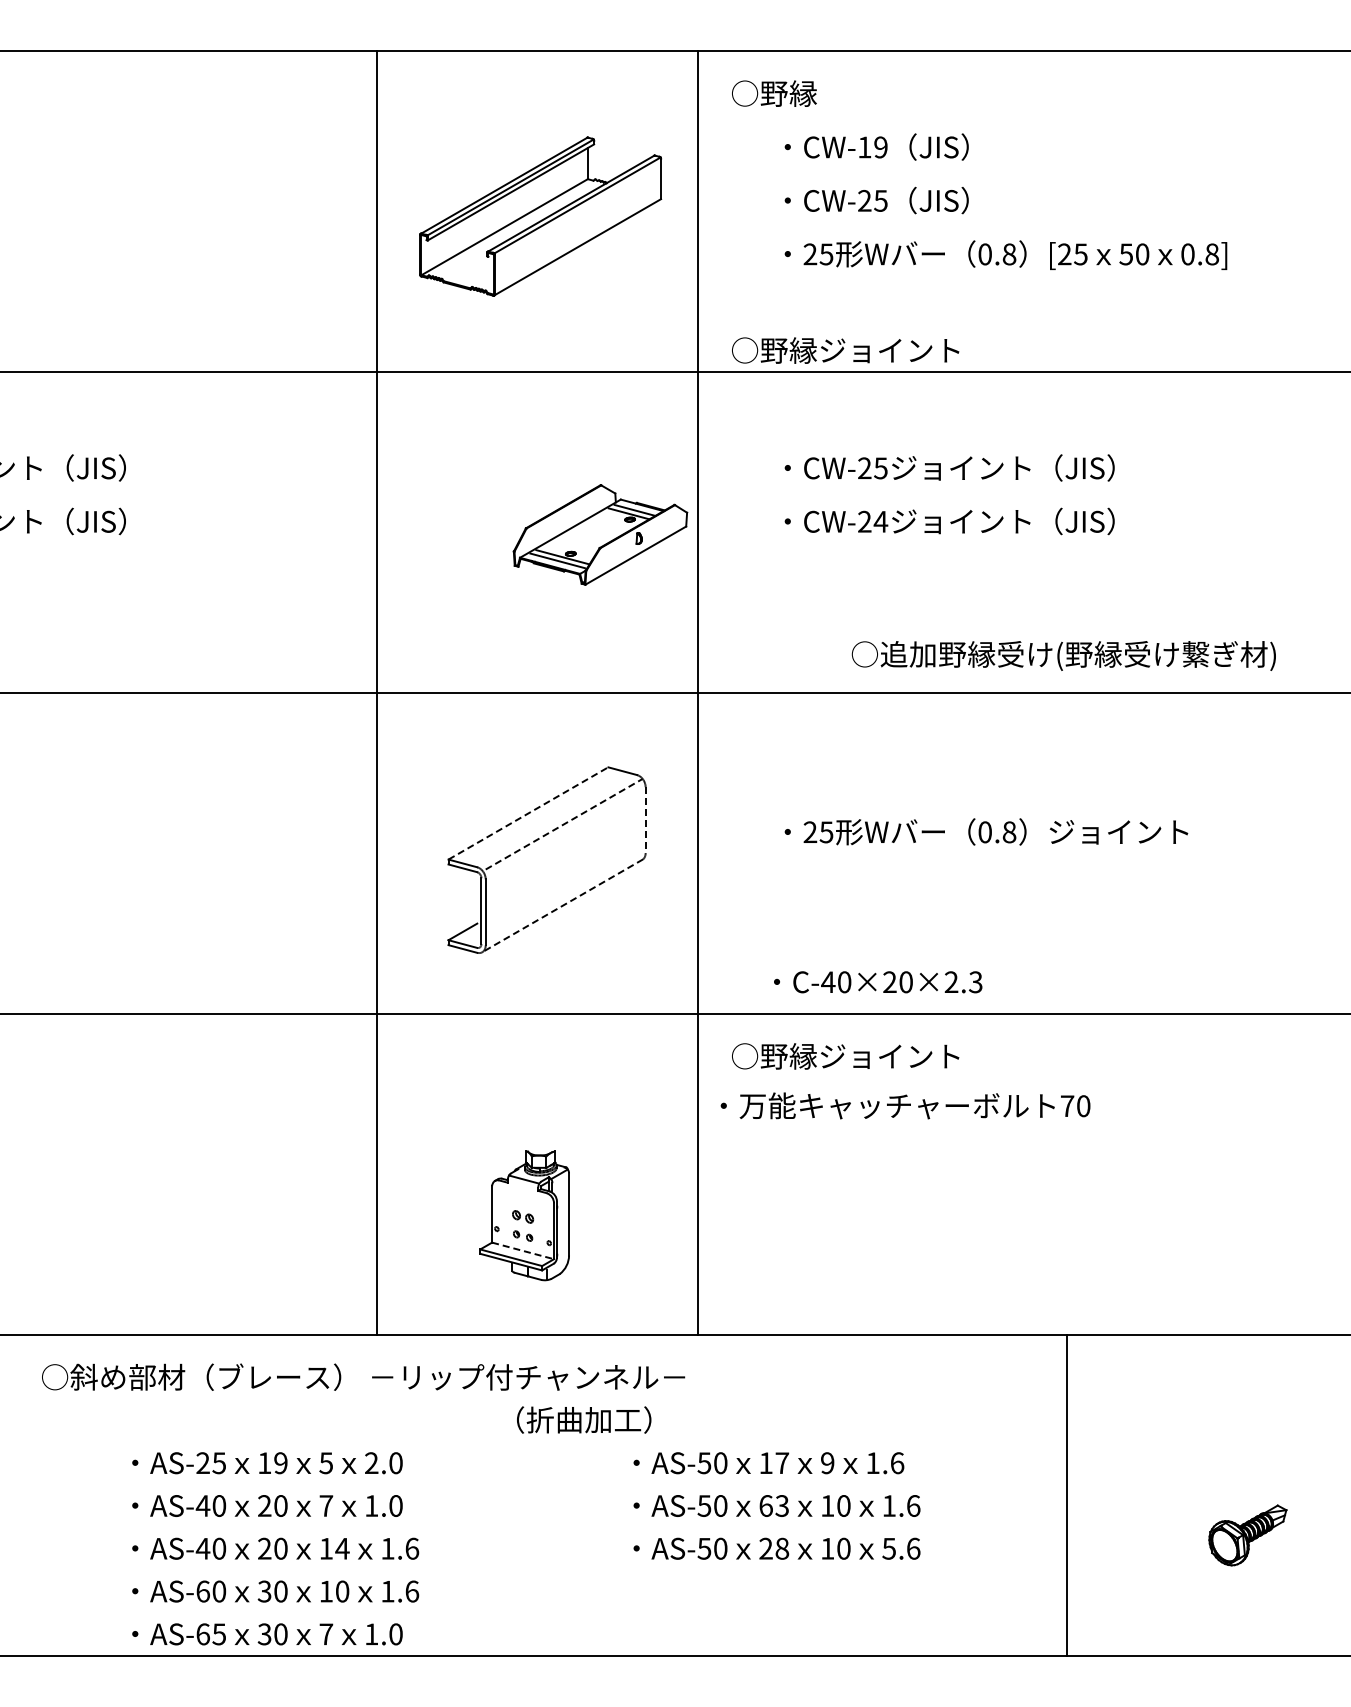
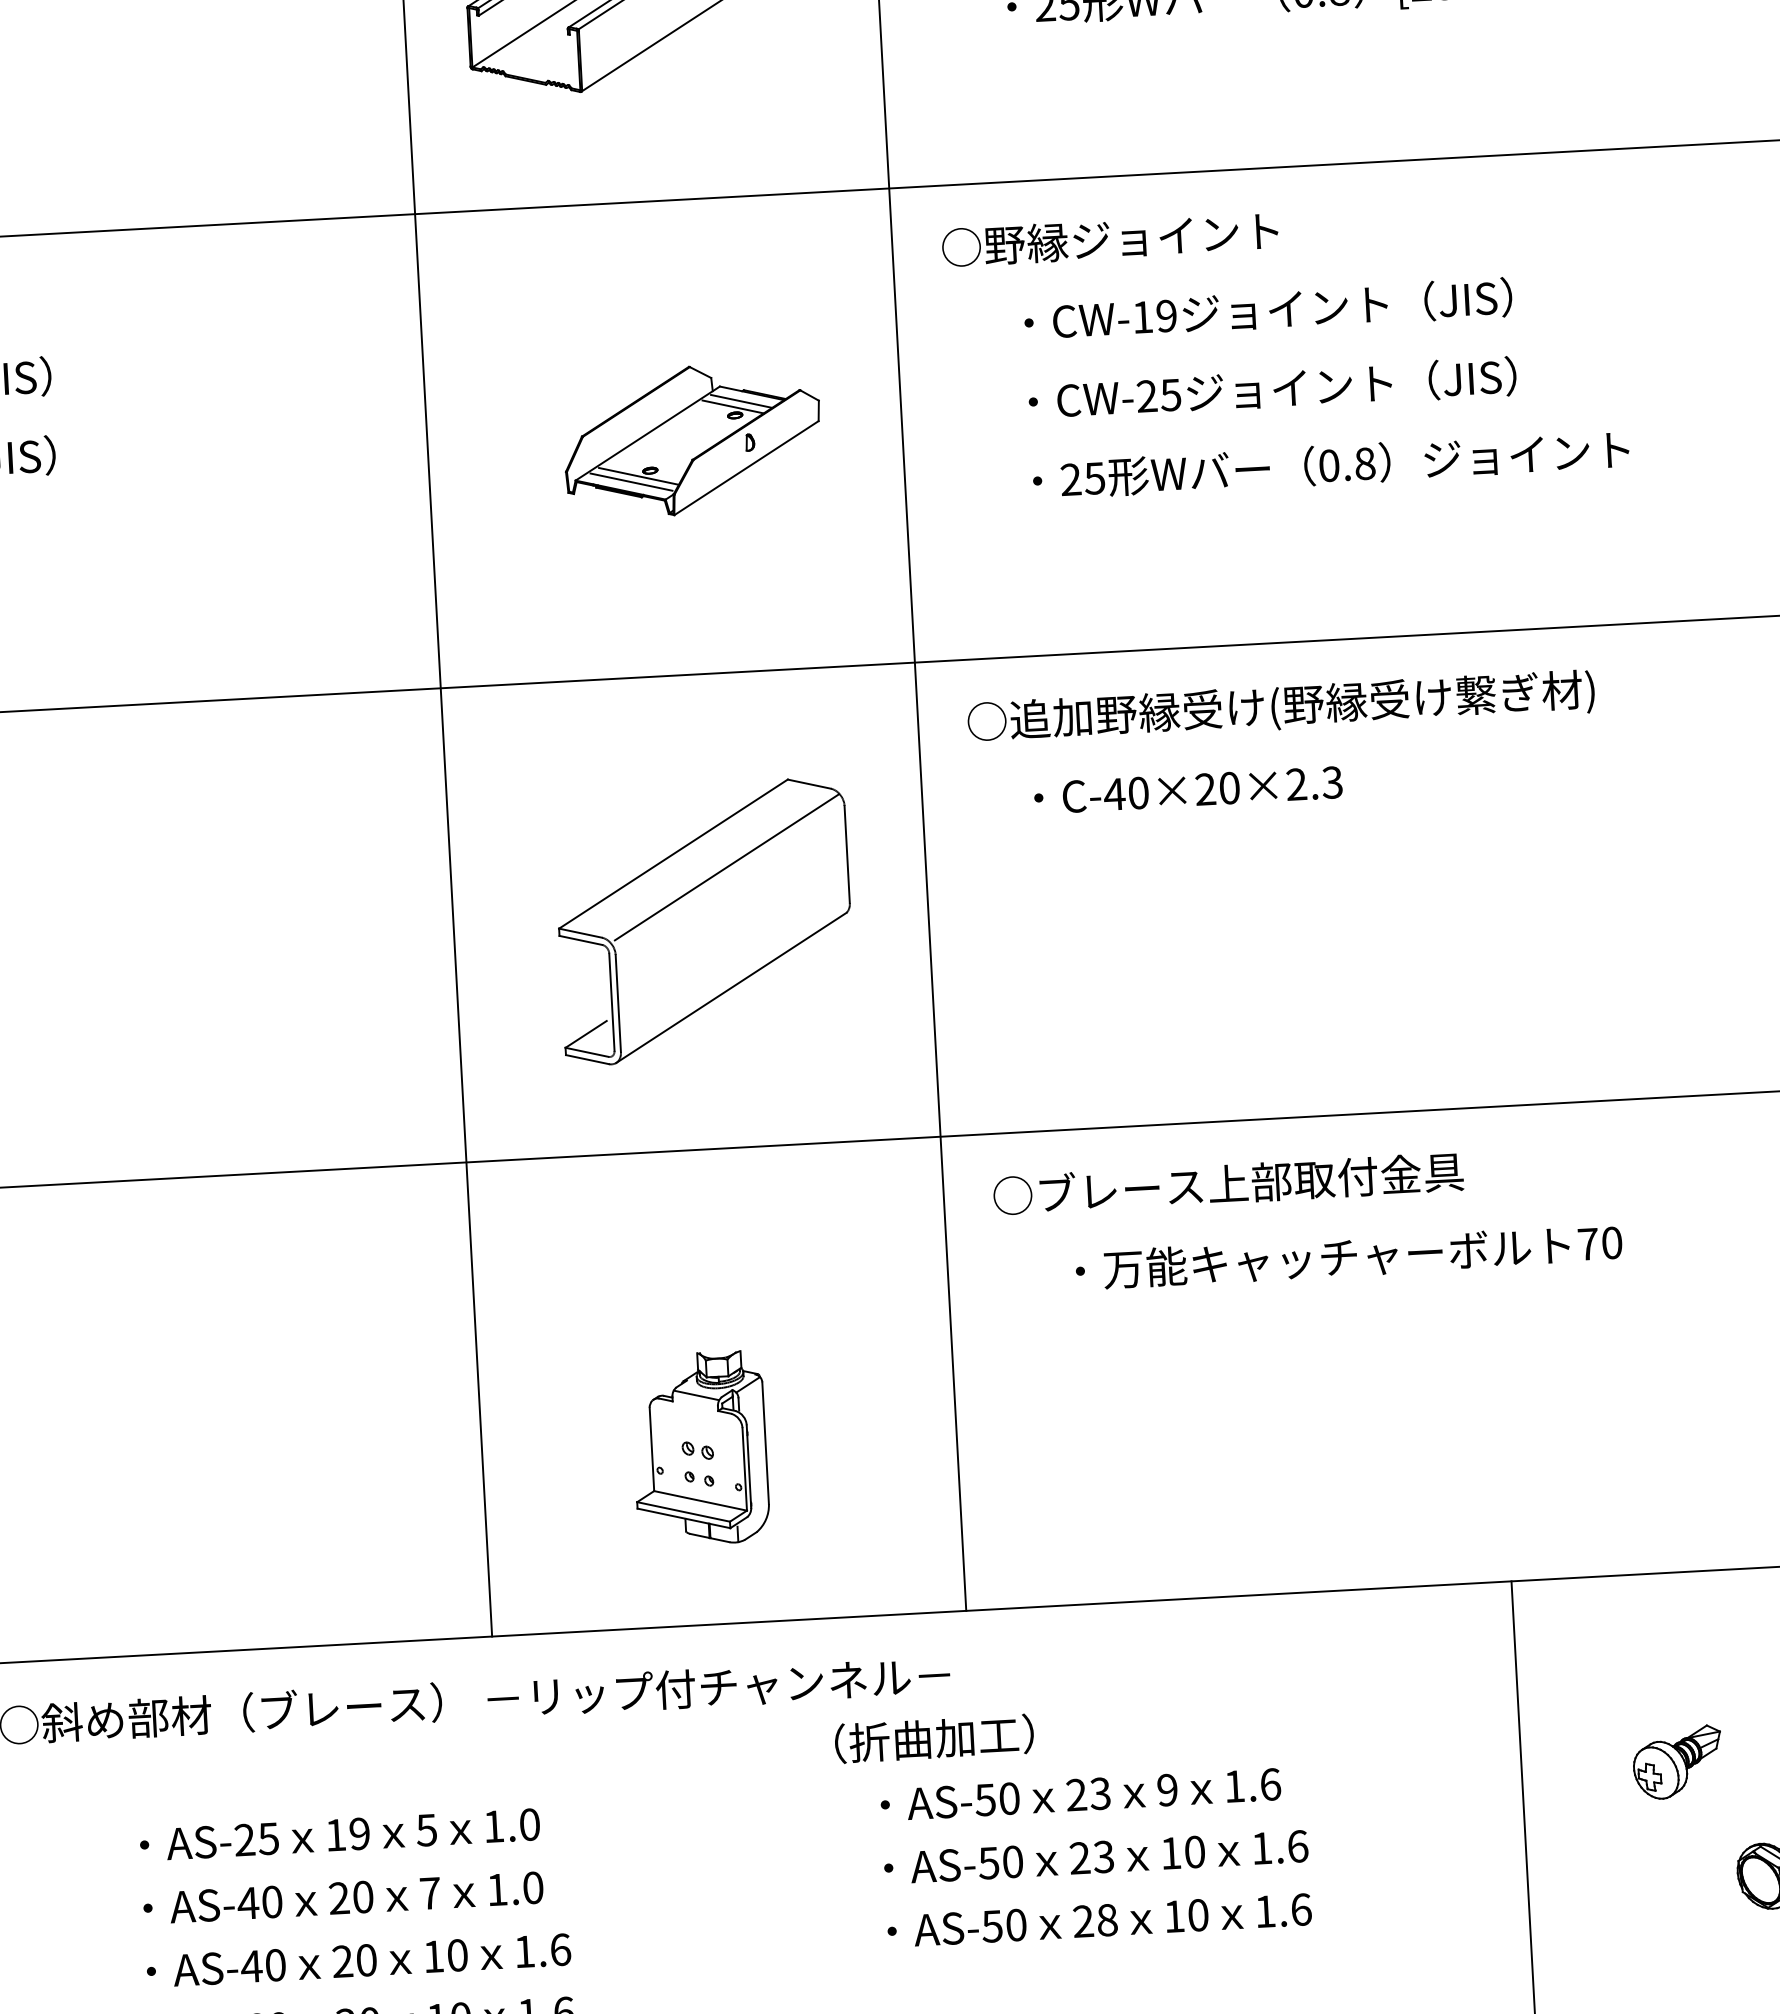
text: (845, 350) -> (1110, 239), moved
text: (872, 468) -> (1154, 316), CW-25 -> CW-19
text: (880, 521) -> (1170, 394), CW-24 -> CW-25
part: (600, 534) -> (692, 439), moved
text: (1063, 655) -> (1280, 707), moved
line: (528, 813) -> (673, 854), dashed -> solid
line: (645, 820) -> (847, 855), dashed -> solid
line: (564, 824) -> (727, 867), dashed -> solid
text: (986, 831) -> (1331, 464), moved
line: (562, 905) -> (731, 987), dashed -> solid
text: (878, 982) -> (1188, 790), moved
text: (904, 1055) -> (1248, 1181), ○野縁ジョイント -> ○ブレース上部取付金具
text: (905, 1105) -> (1348, 1256), moved
line: (523, 1251) -> (701, 1501), dashed -> solid
text: (584, 1419) -> (934, 1737), moved
text: (371, 1462) -> (493, 1825), 2.0 -> 1.0
text: (774, 1463) -> (1089, 1794), 17 -> 23
part: (1172, 1463) -> (1677, 1762), added
text: (765, 1505) -> (1079, 1857), 63 -> 23
text: (342, 1548) -> (457, 1954), 14 -> 10
text: (888, 1548) -> (1264, 1911), 5.6 -> 1.6

